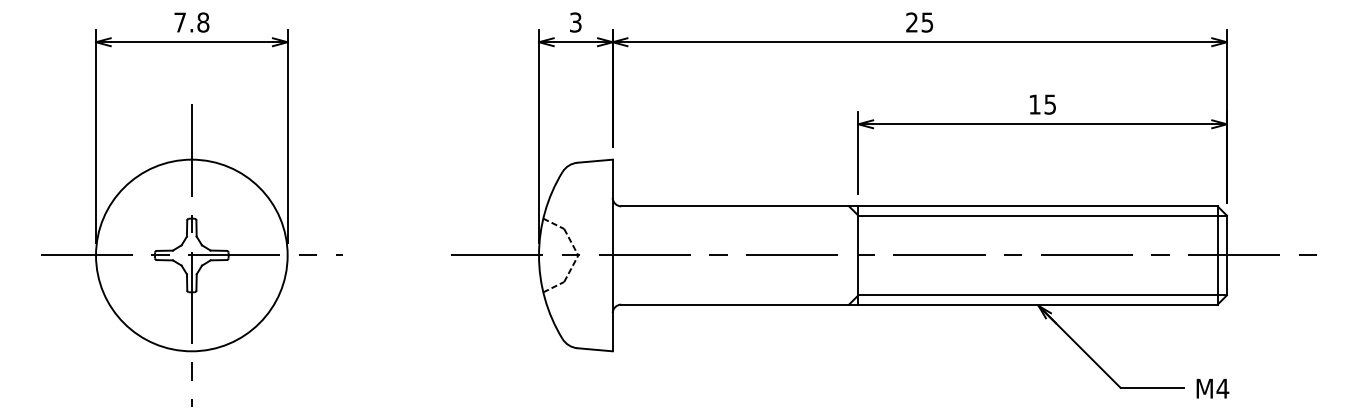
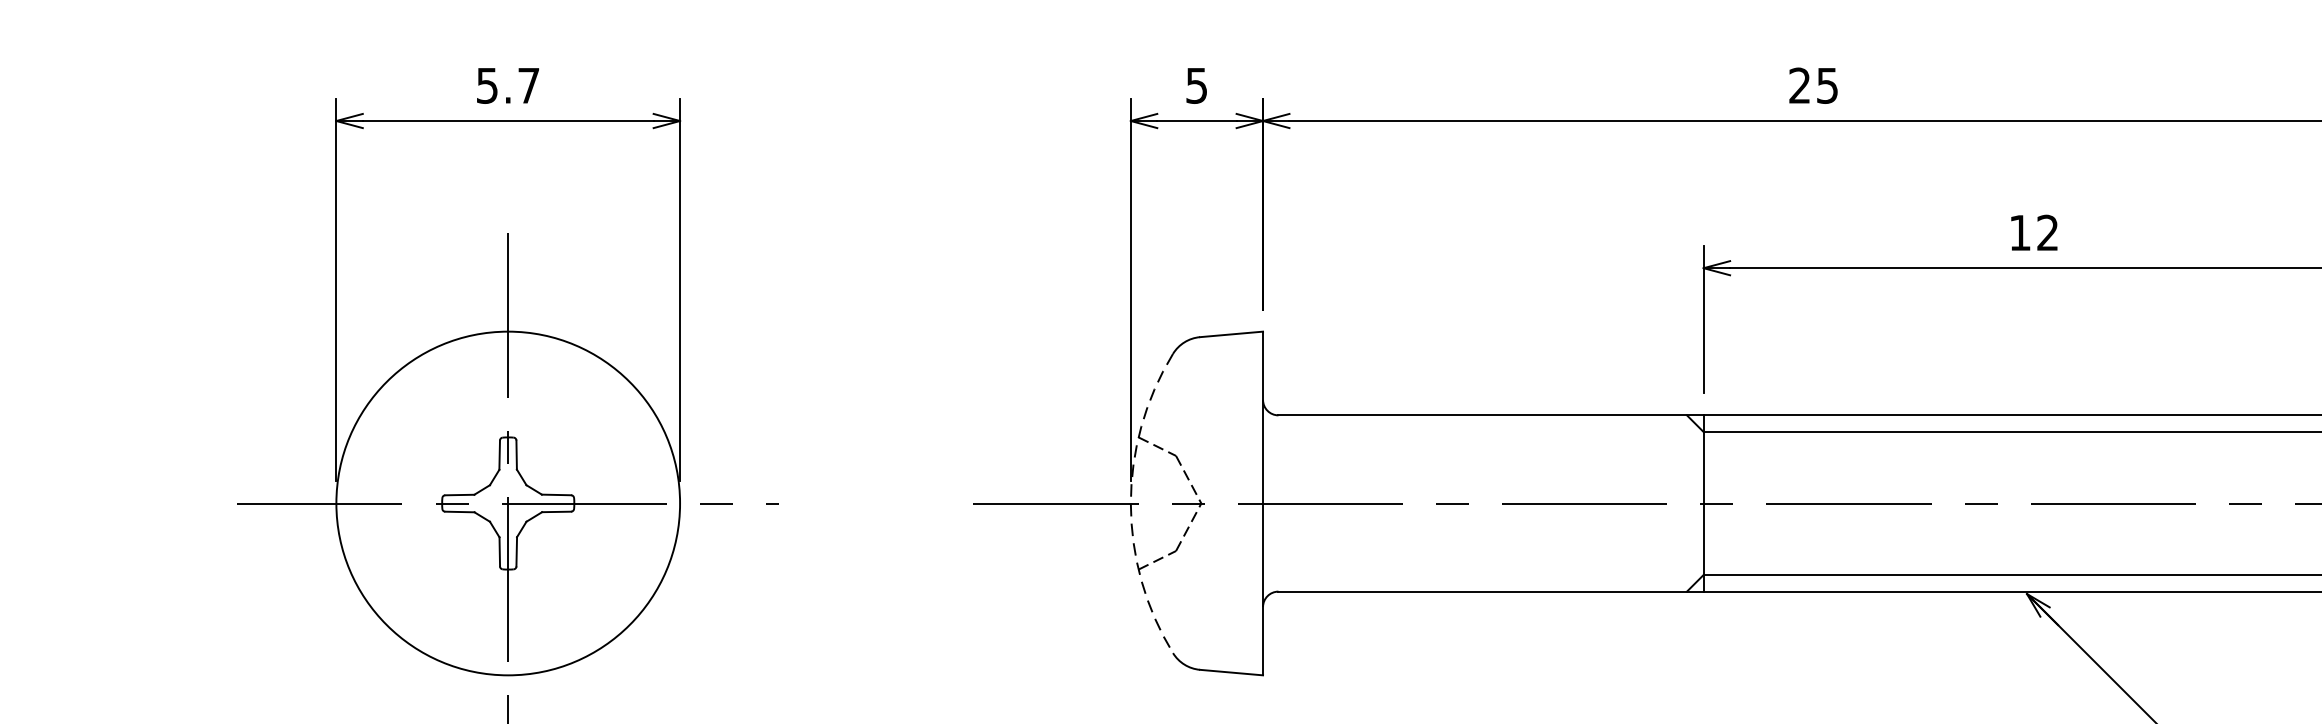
text: (575, 21) -> (1196, 83), 3 -> 5
text: (191, 22) -> (507, 85), 7.8 -> 5.7
text: (1049, 104) -> (2046, 232), 15 -> 12
arc: (539, 255) -> (1131, 503), solid -> dashed

